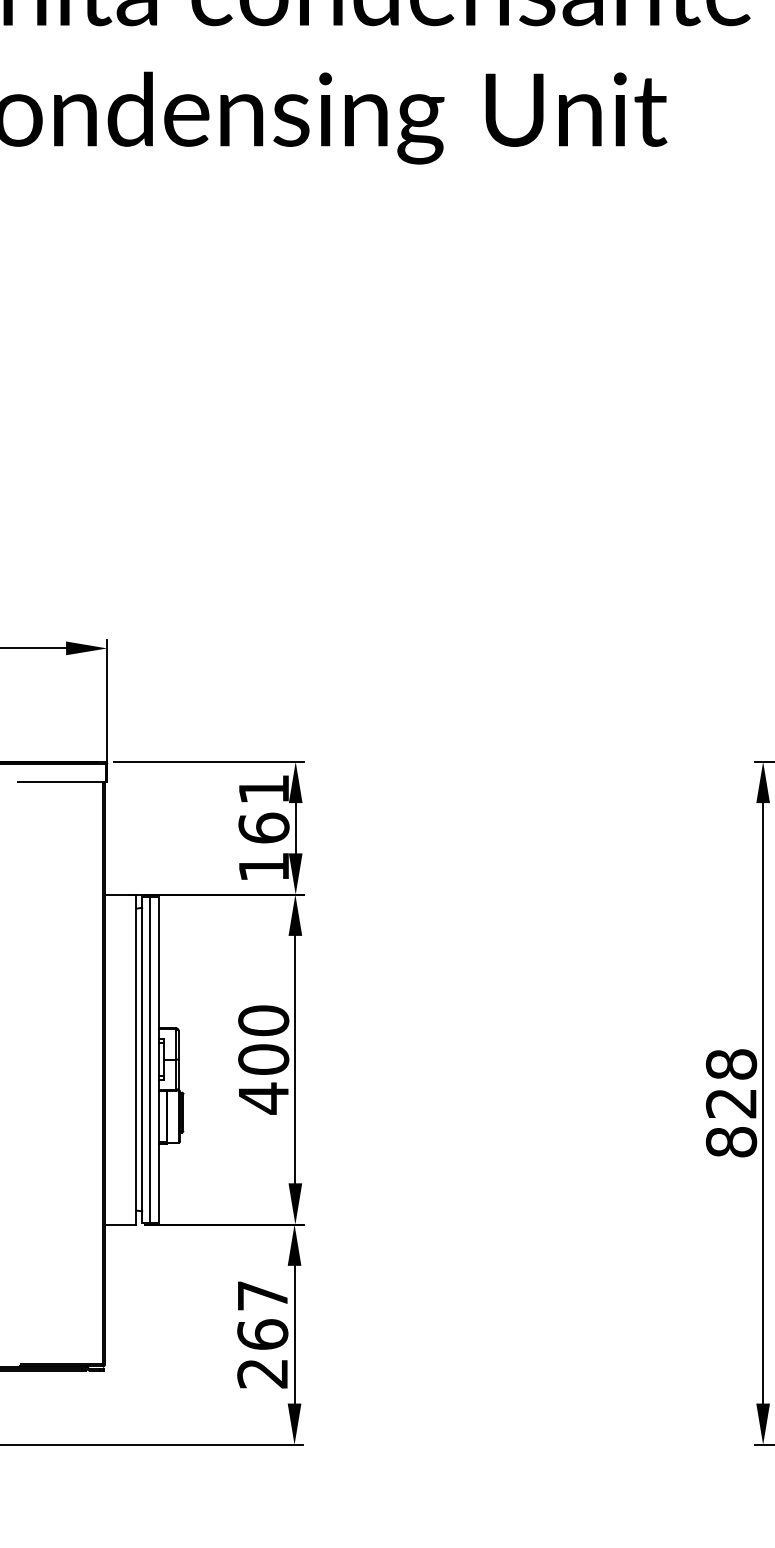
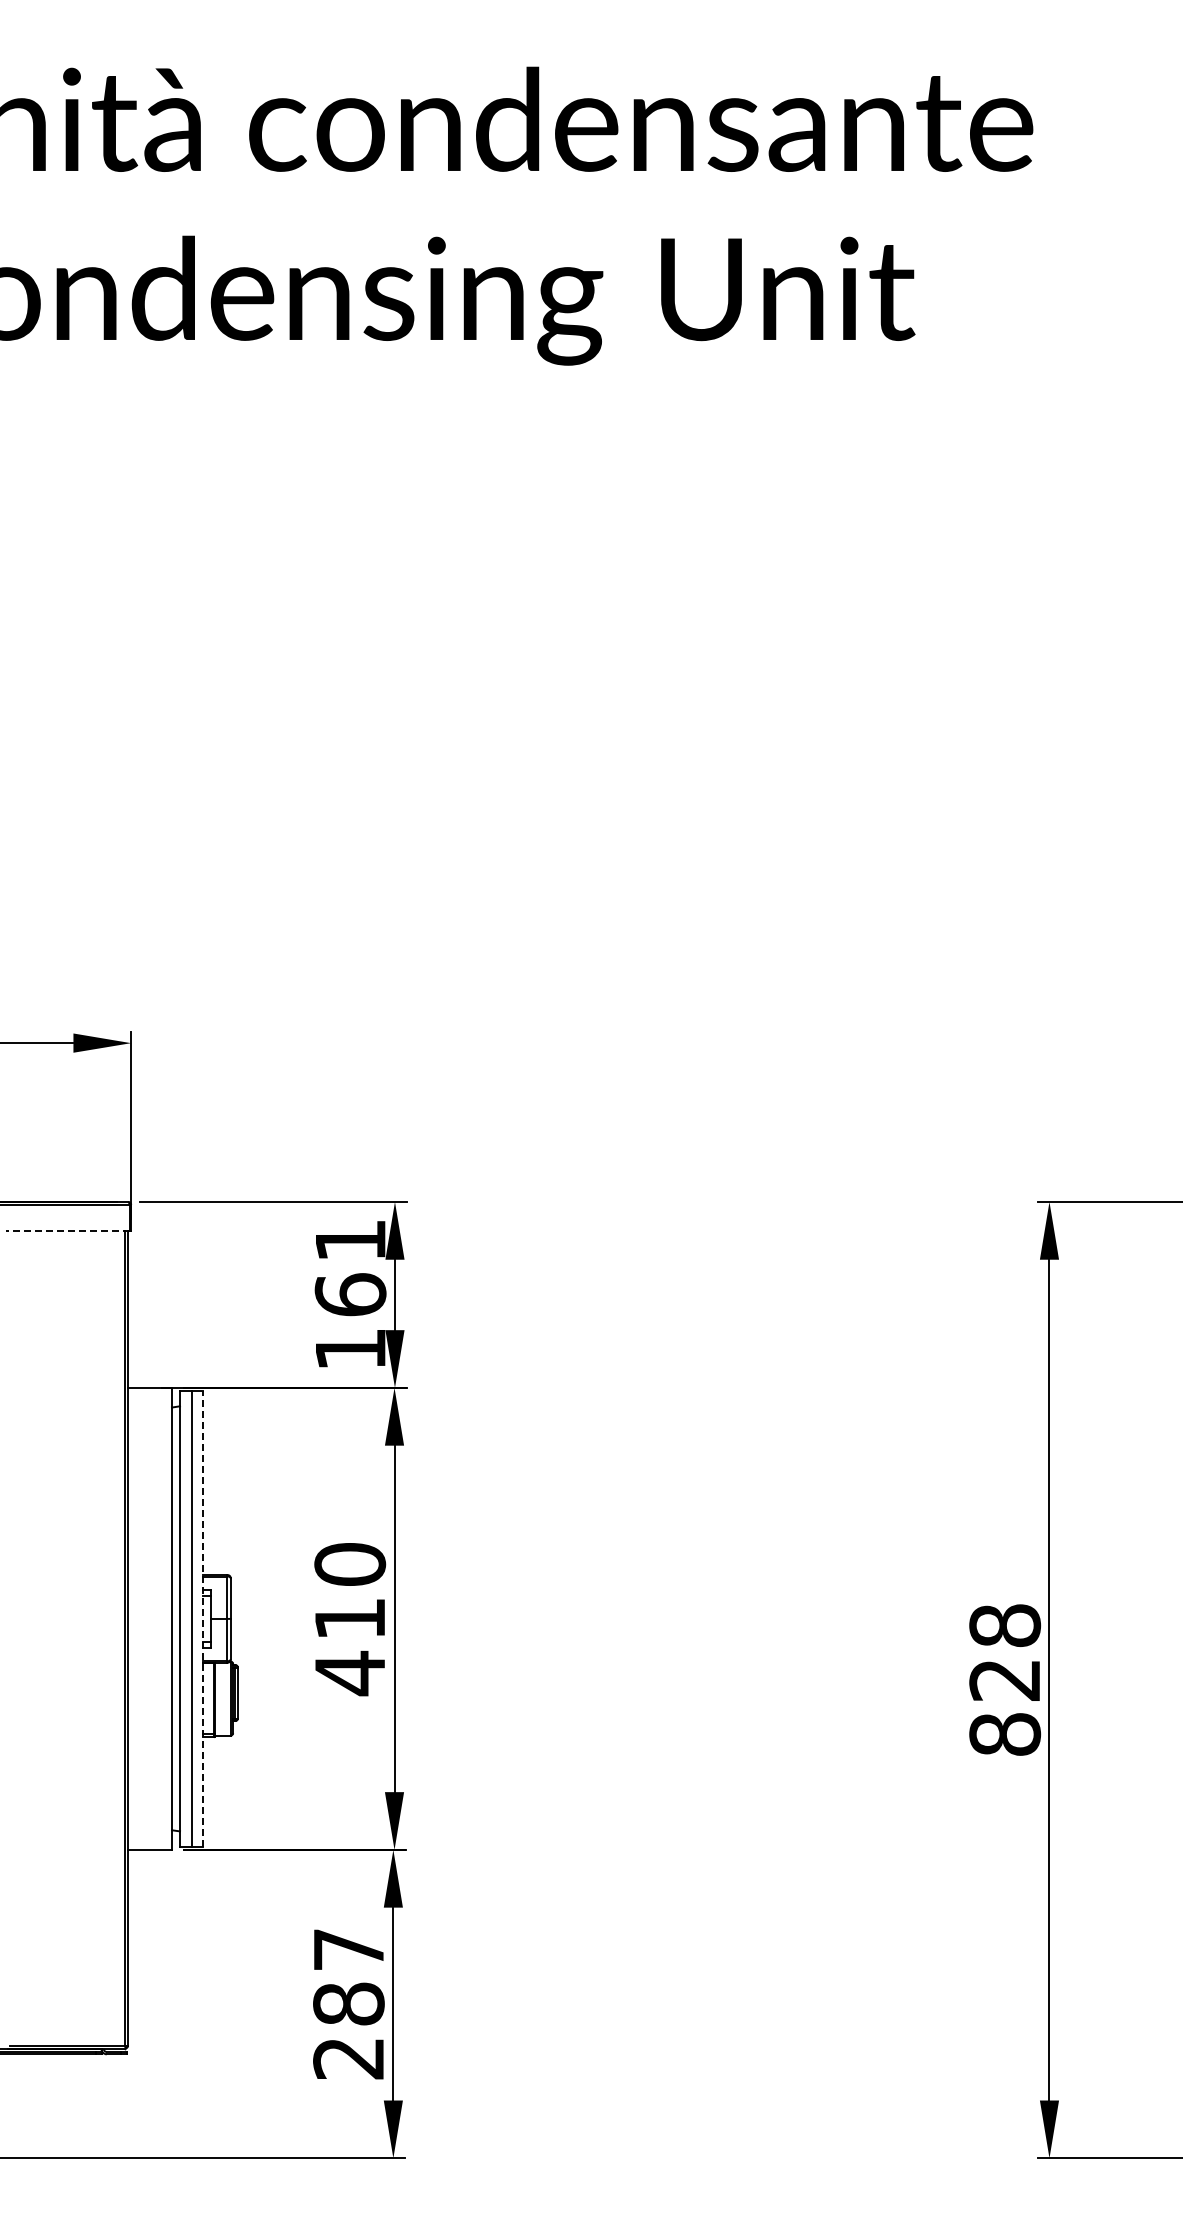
line: (62, 782) -> (68, 1230), solid -> dashed
line: (158, 1059) -> (203, 1618), solid -> dashed
text: (263, 1059) -> (350, 1618), 400 -> 410
text: (262, 1334) -> (348, 2003), 267 -> 287

